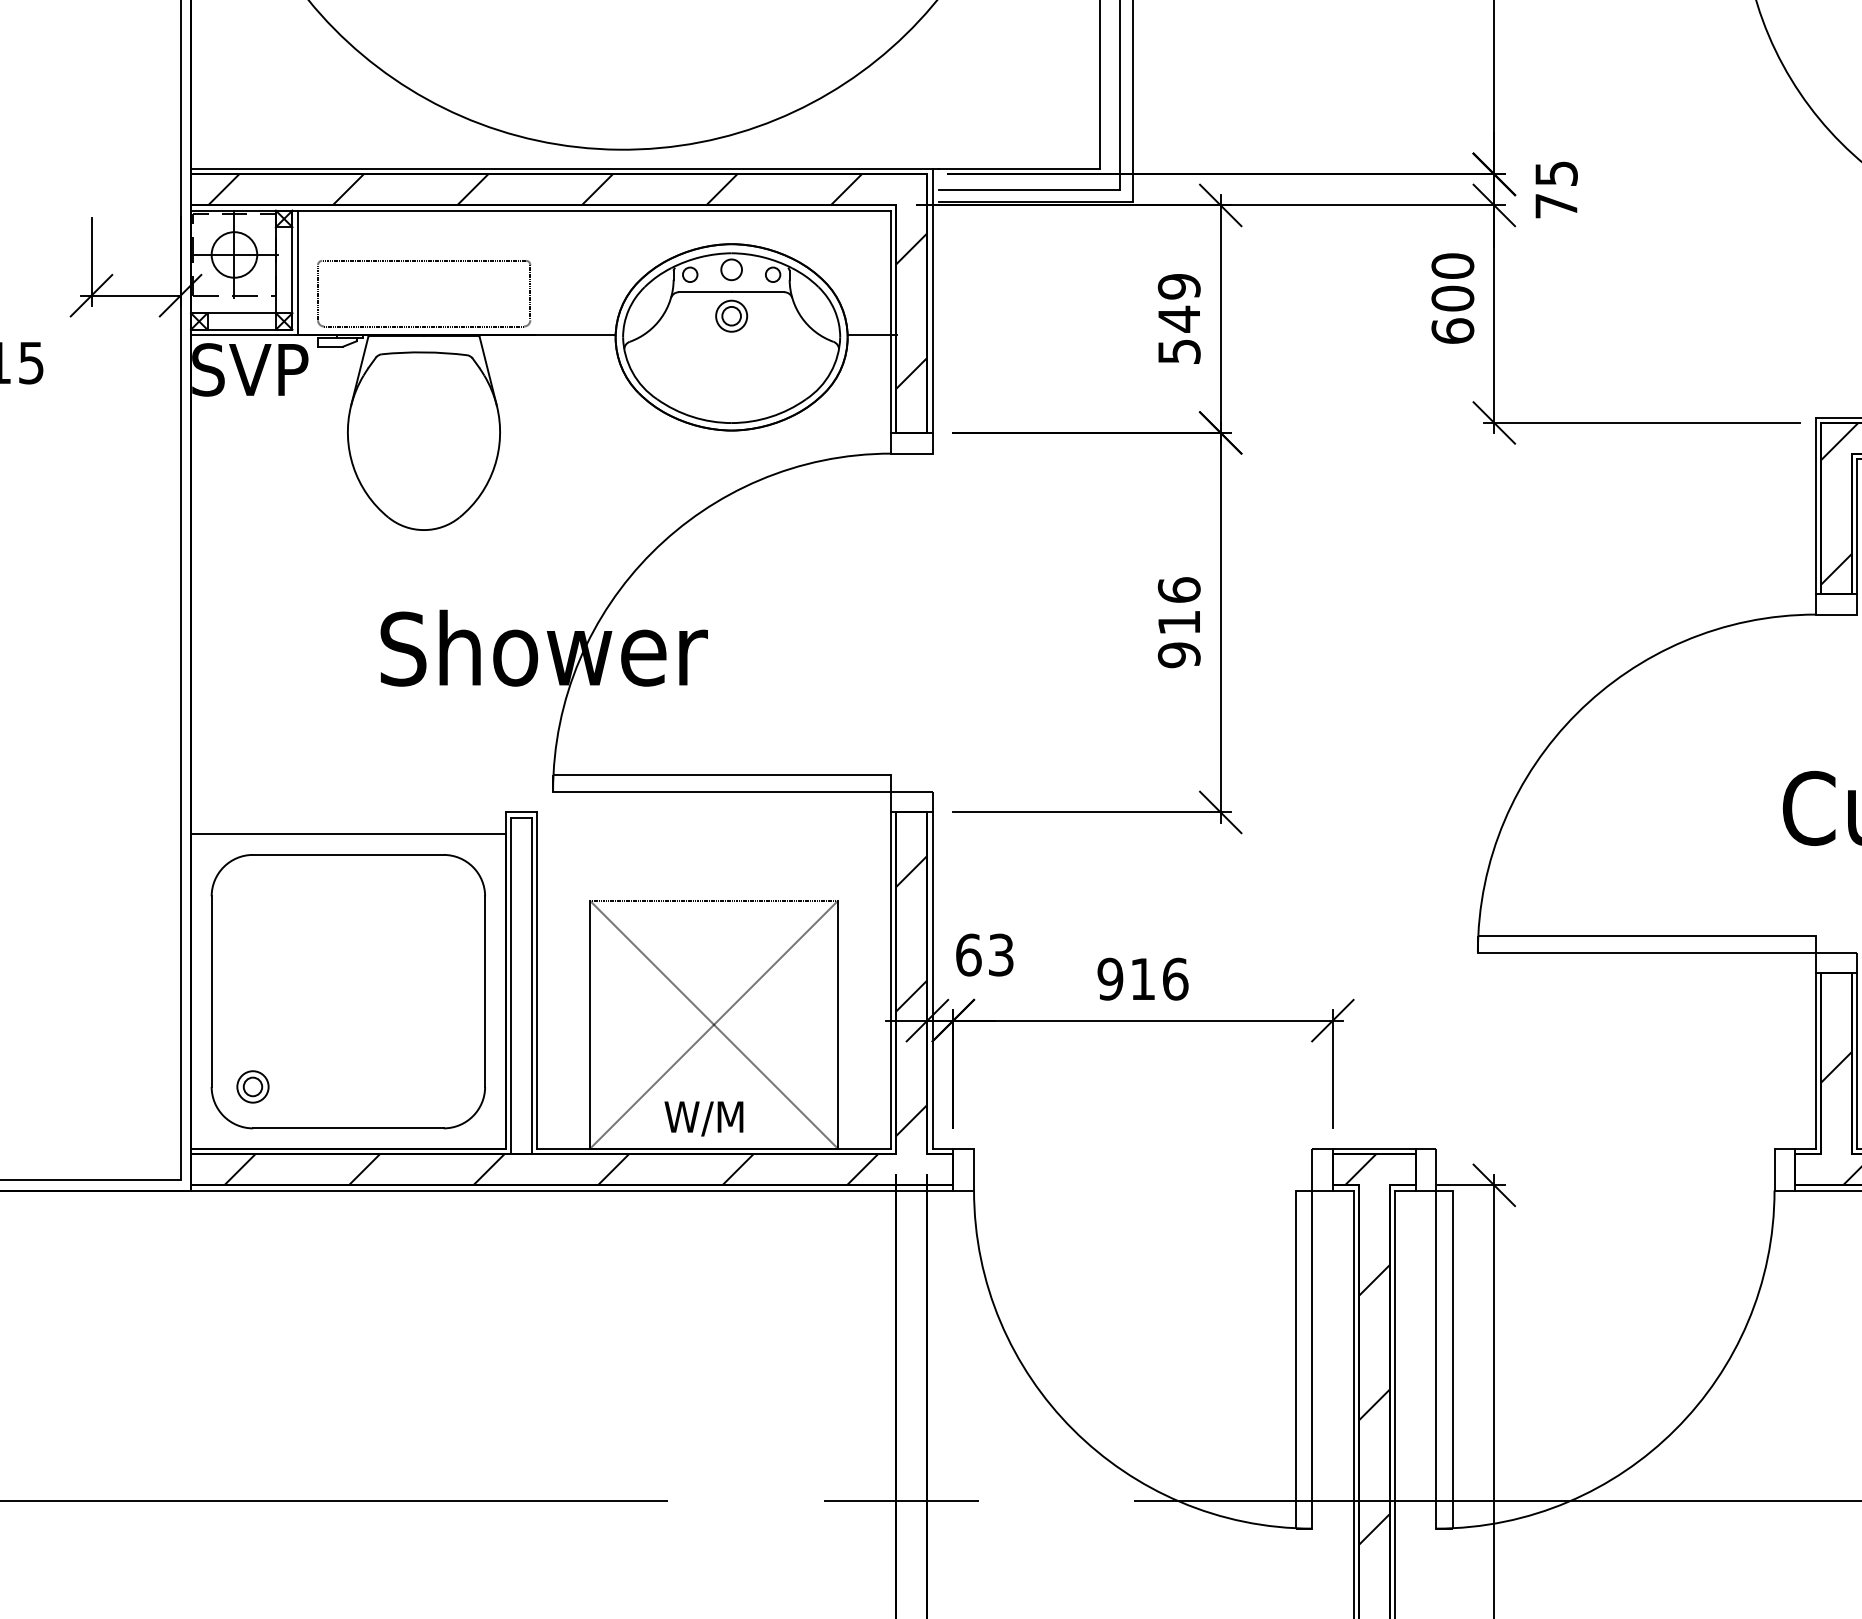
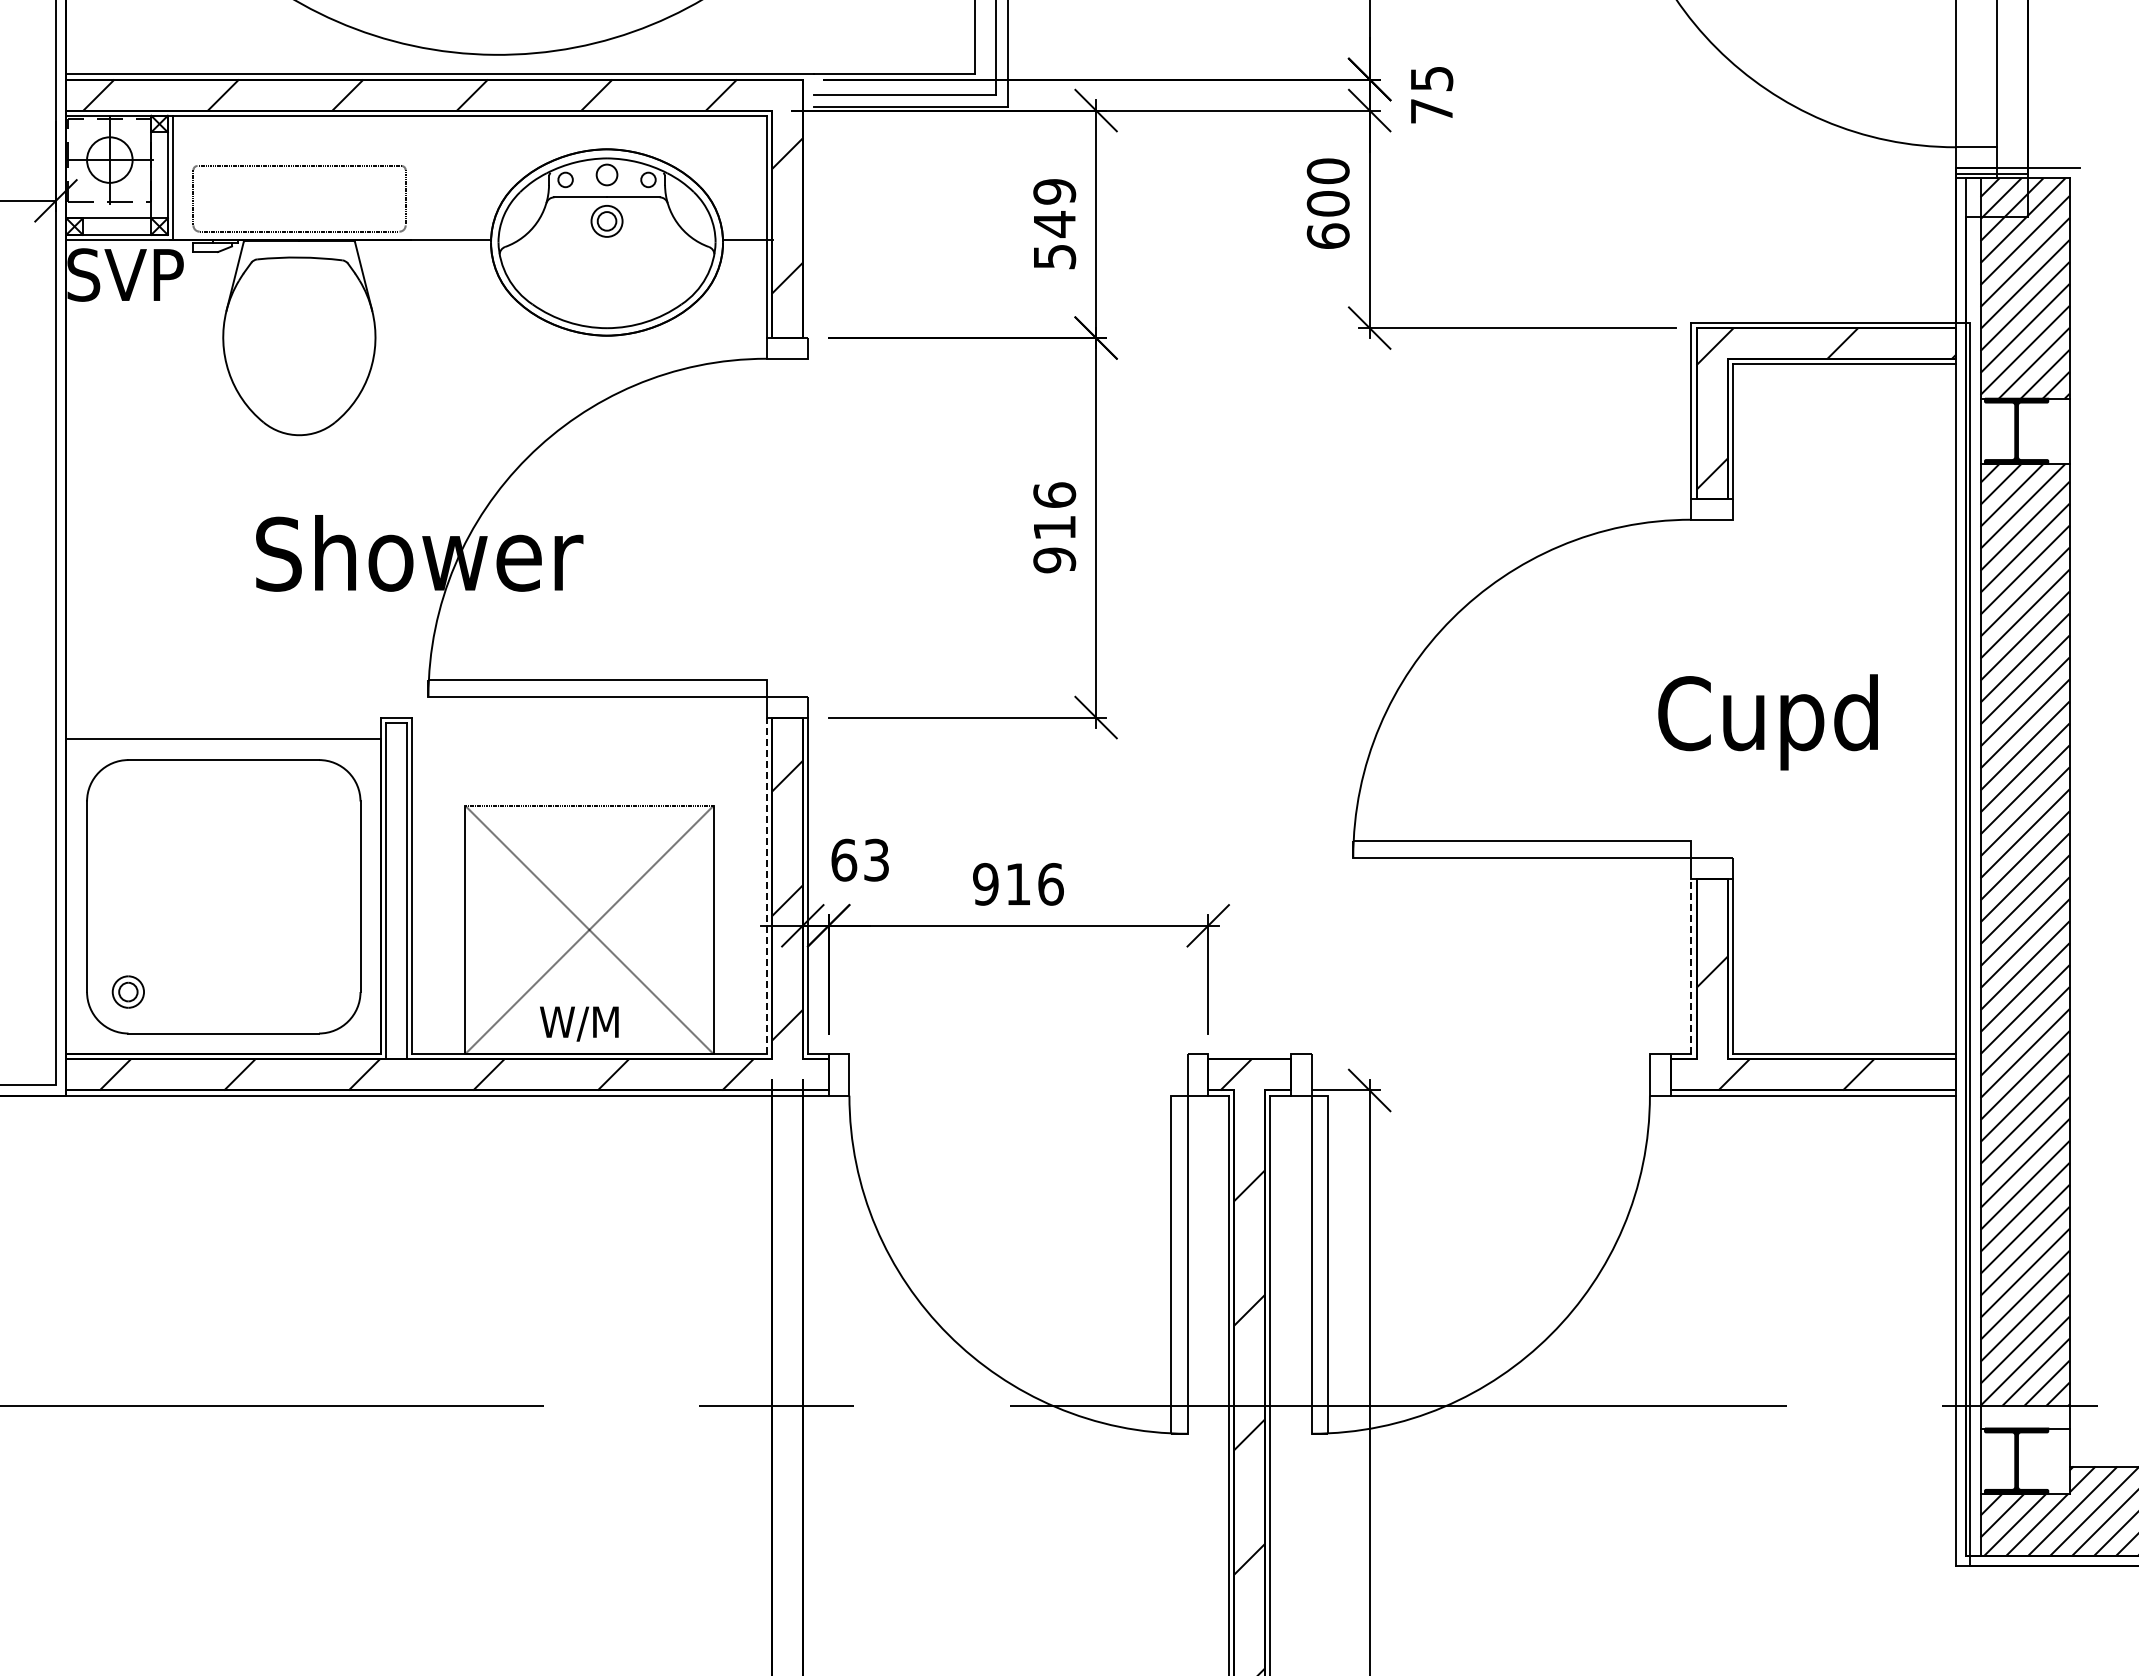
line: (933, 301) -> (808, 206), removed
line: (891, 980) -> (766, 885), solid -> dashed
line: (1816, 1061) -> (1691, 966), solid -> dashed
line: (1374, 1149) -> (1249, 1054), removed

